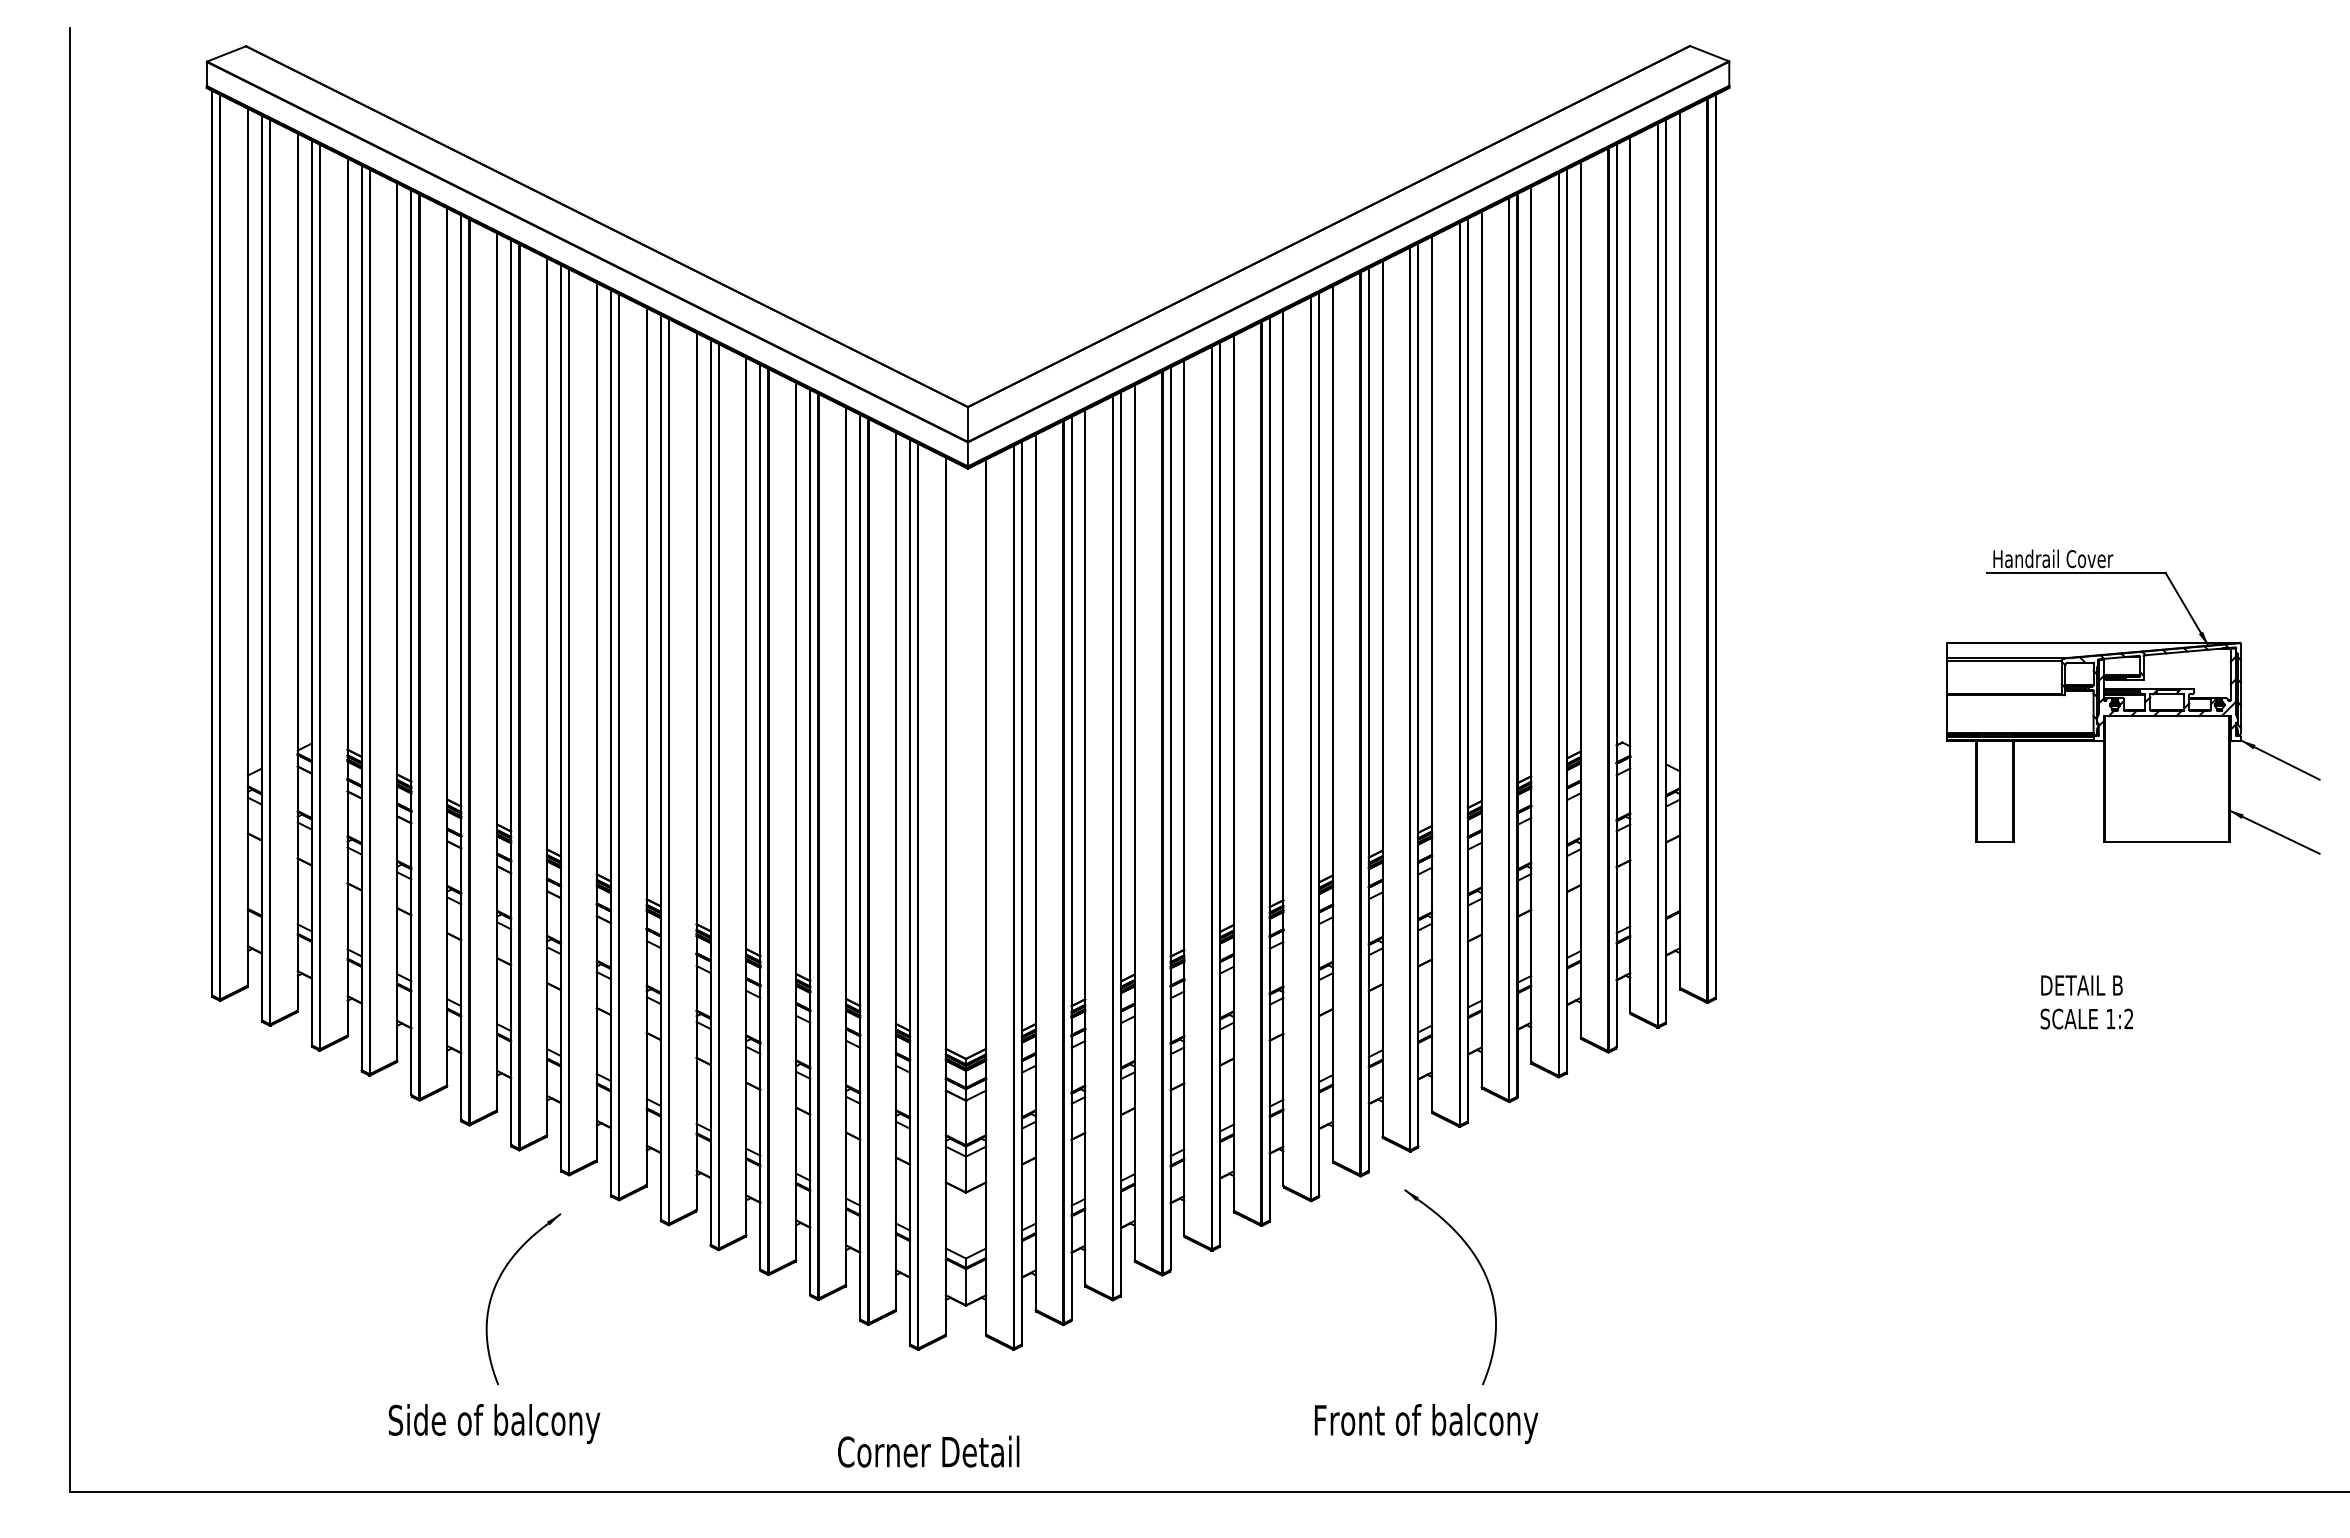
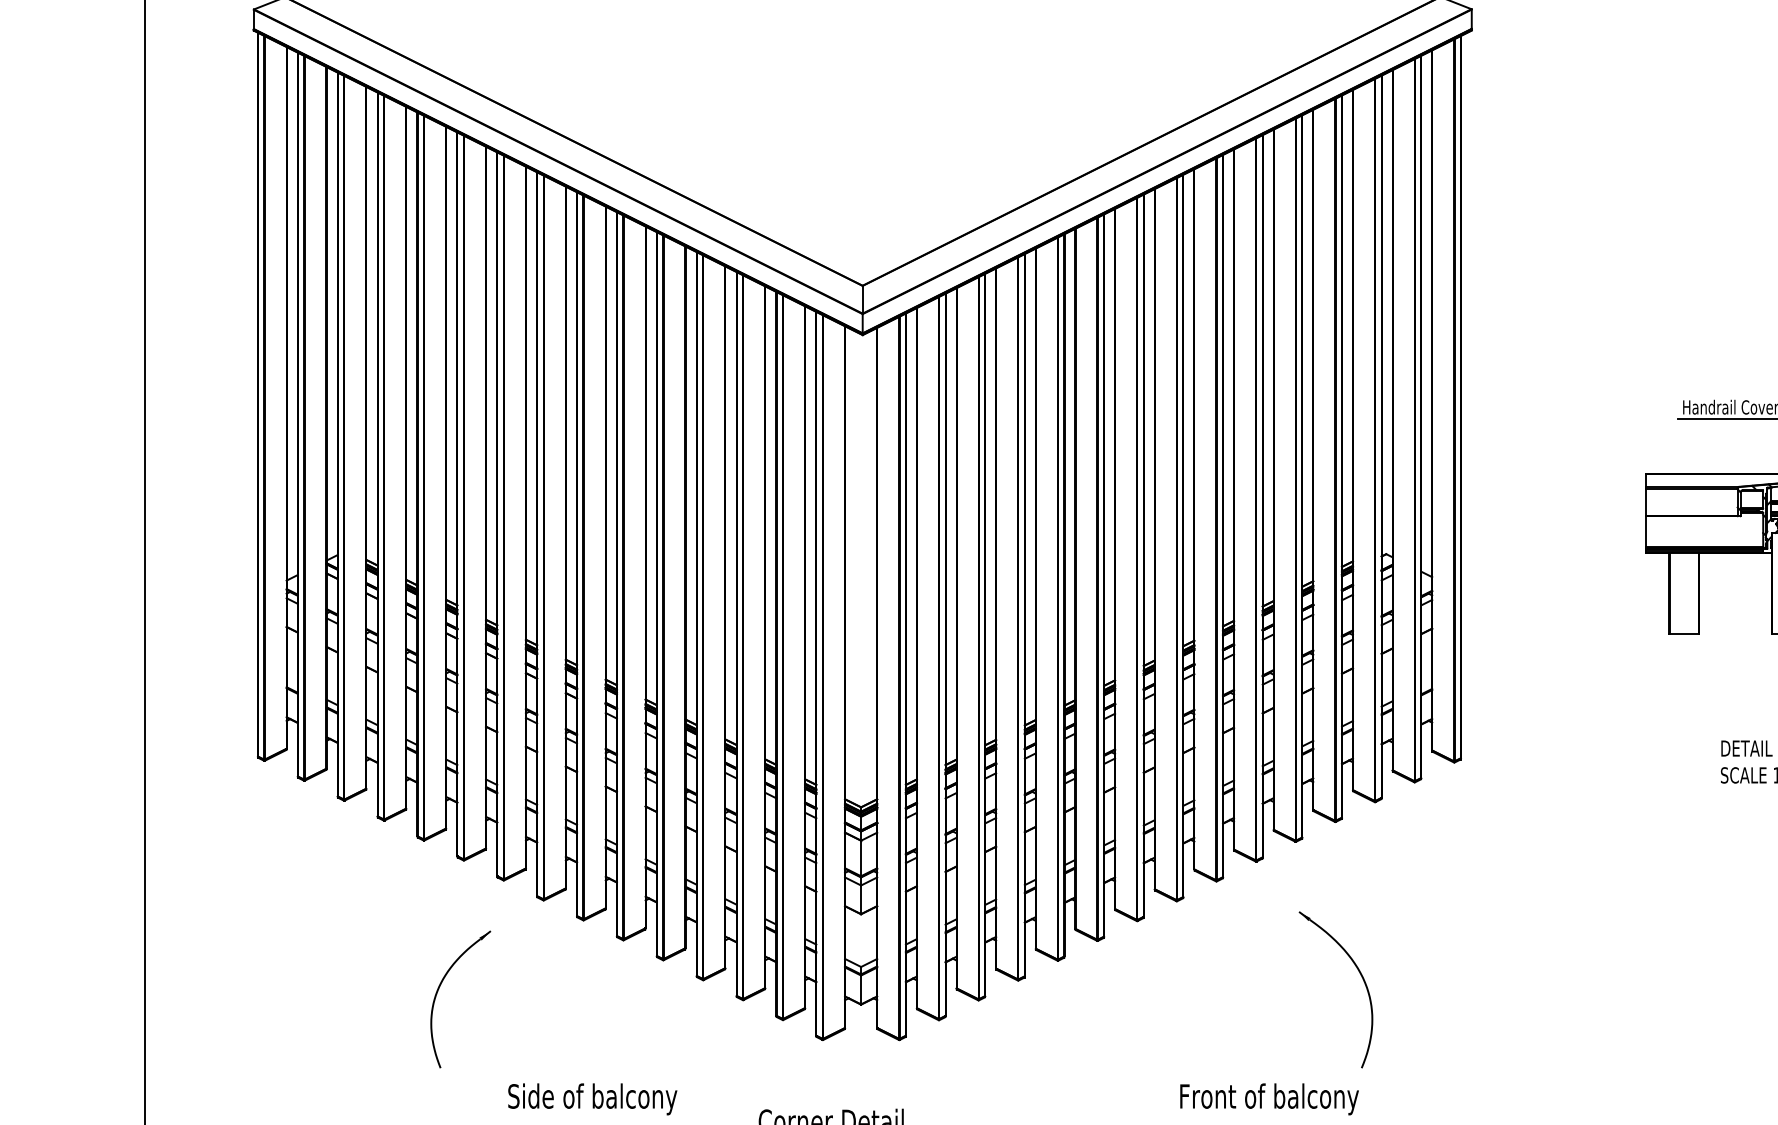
part: (1482, 1271) -> (1361, 977), moved
part: (496, 1286) -> (439, 989), moved
text: (494, 1423) -> (592, 1098), moved
text: (1426, 1423) -> (1269, 1098), moved

